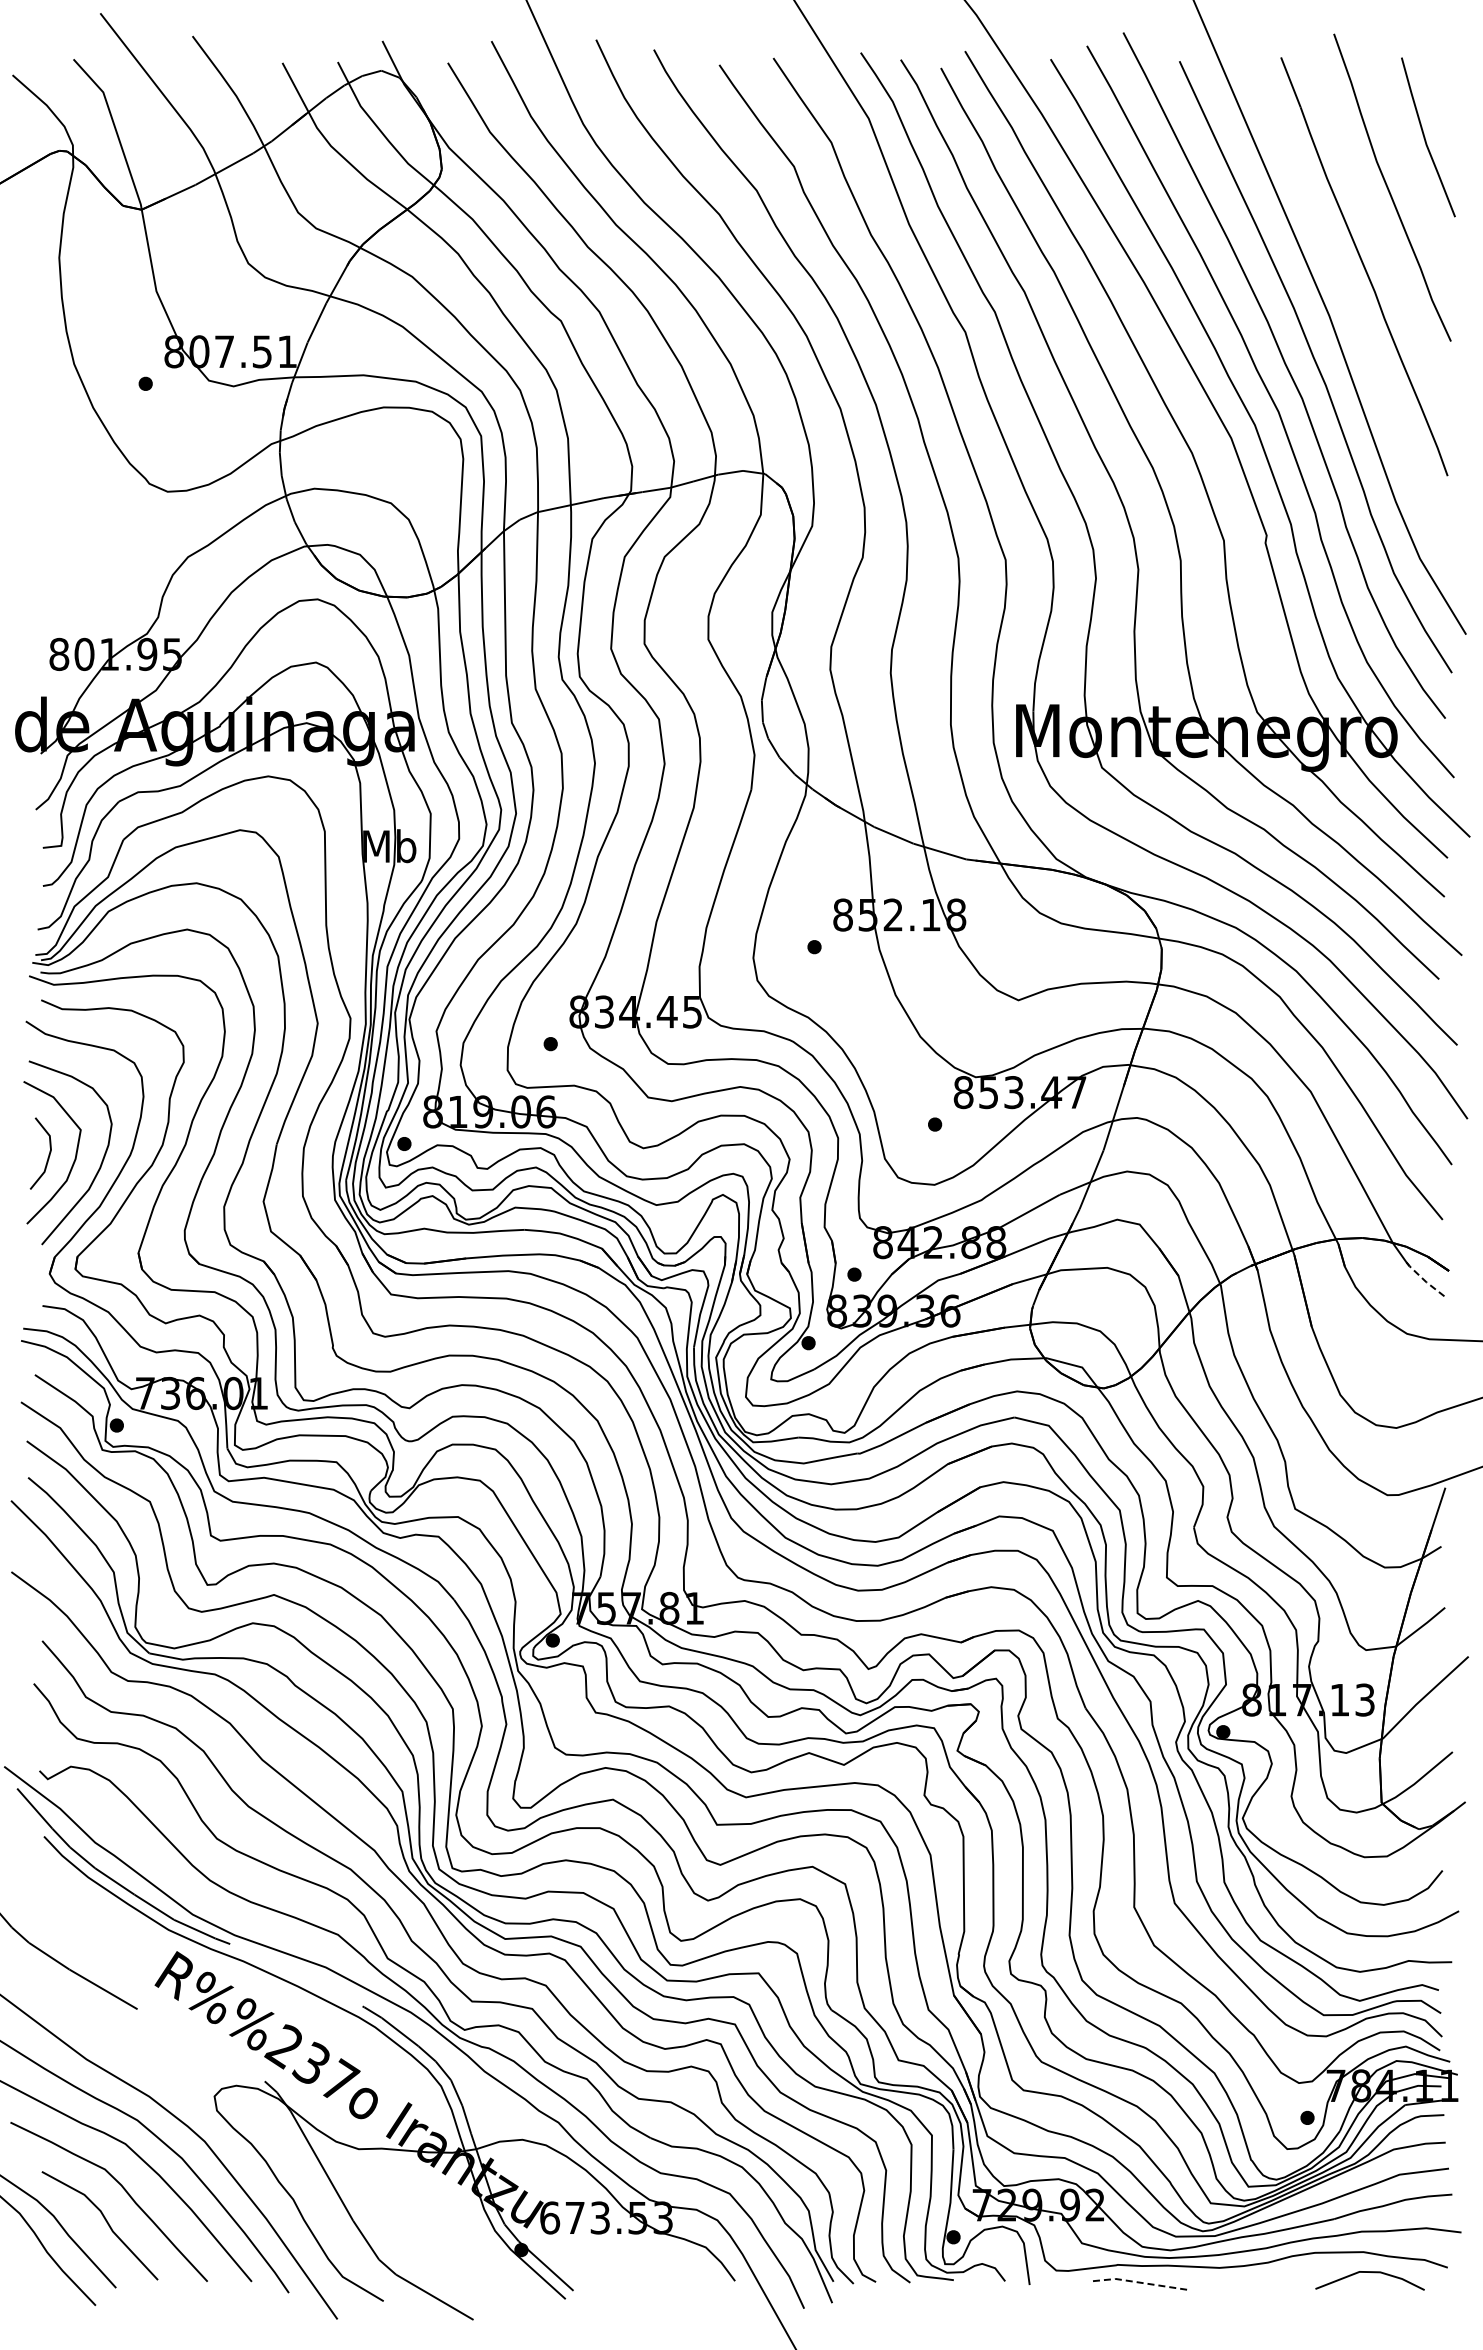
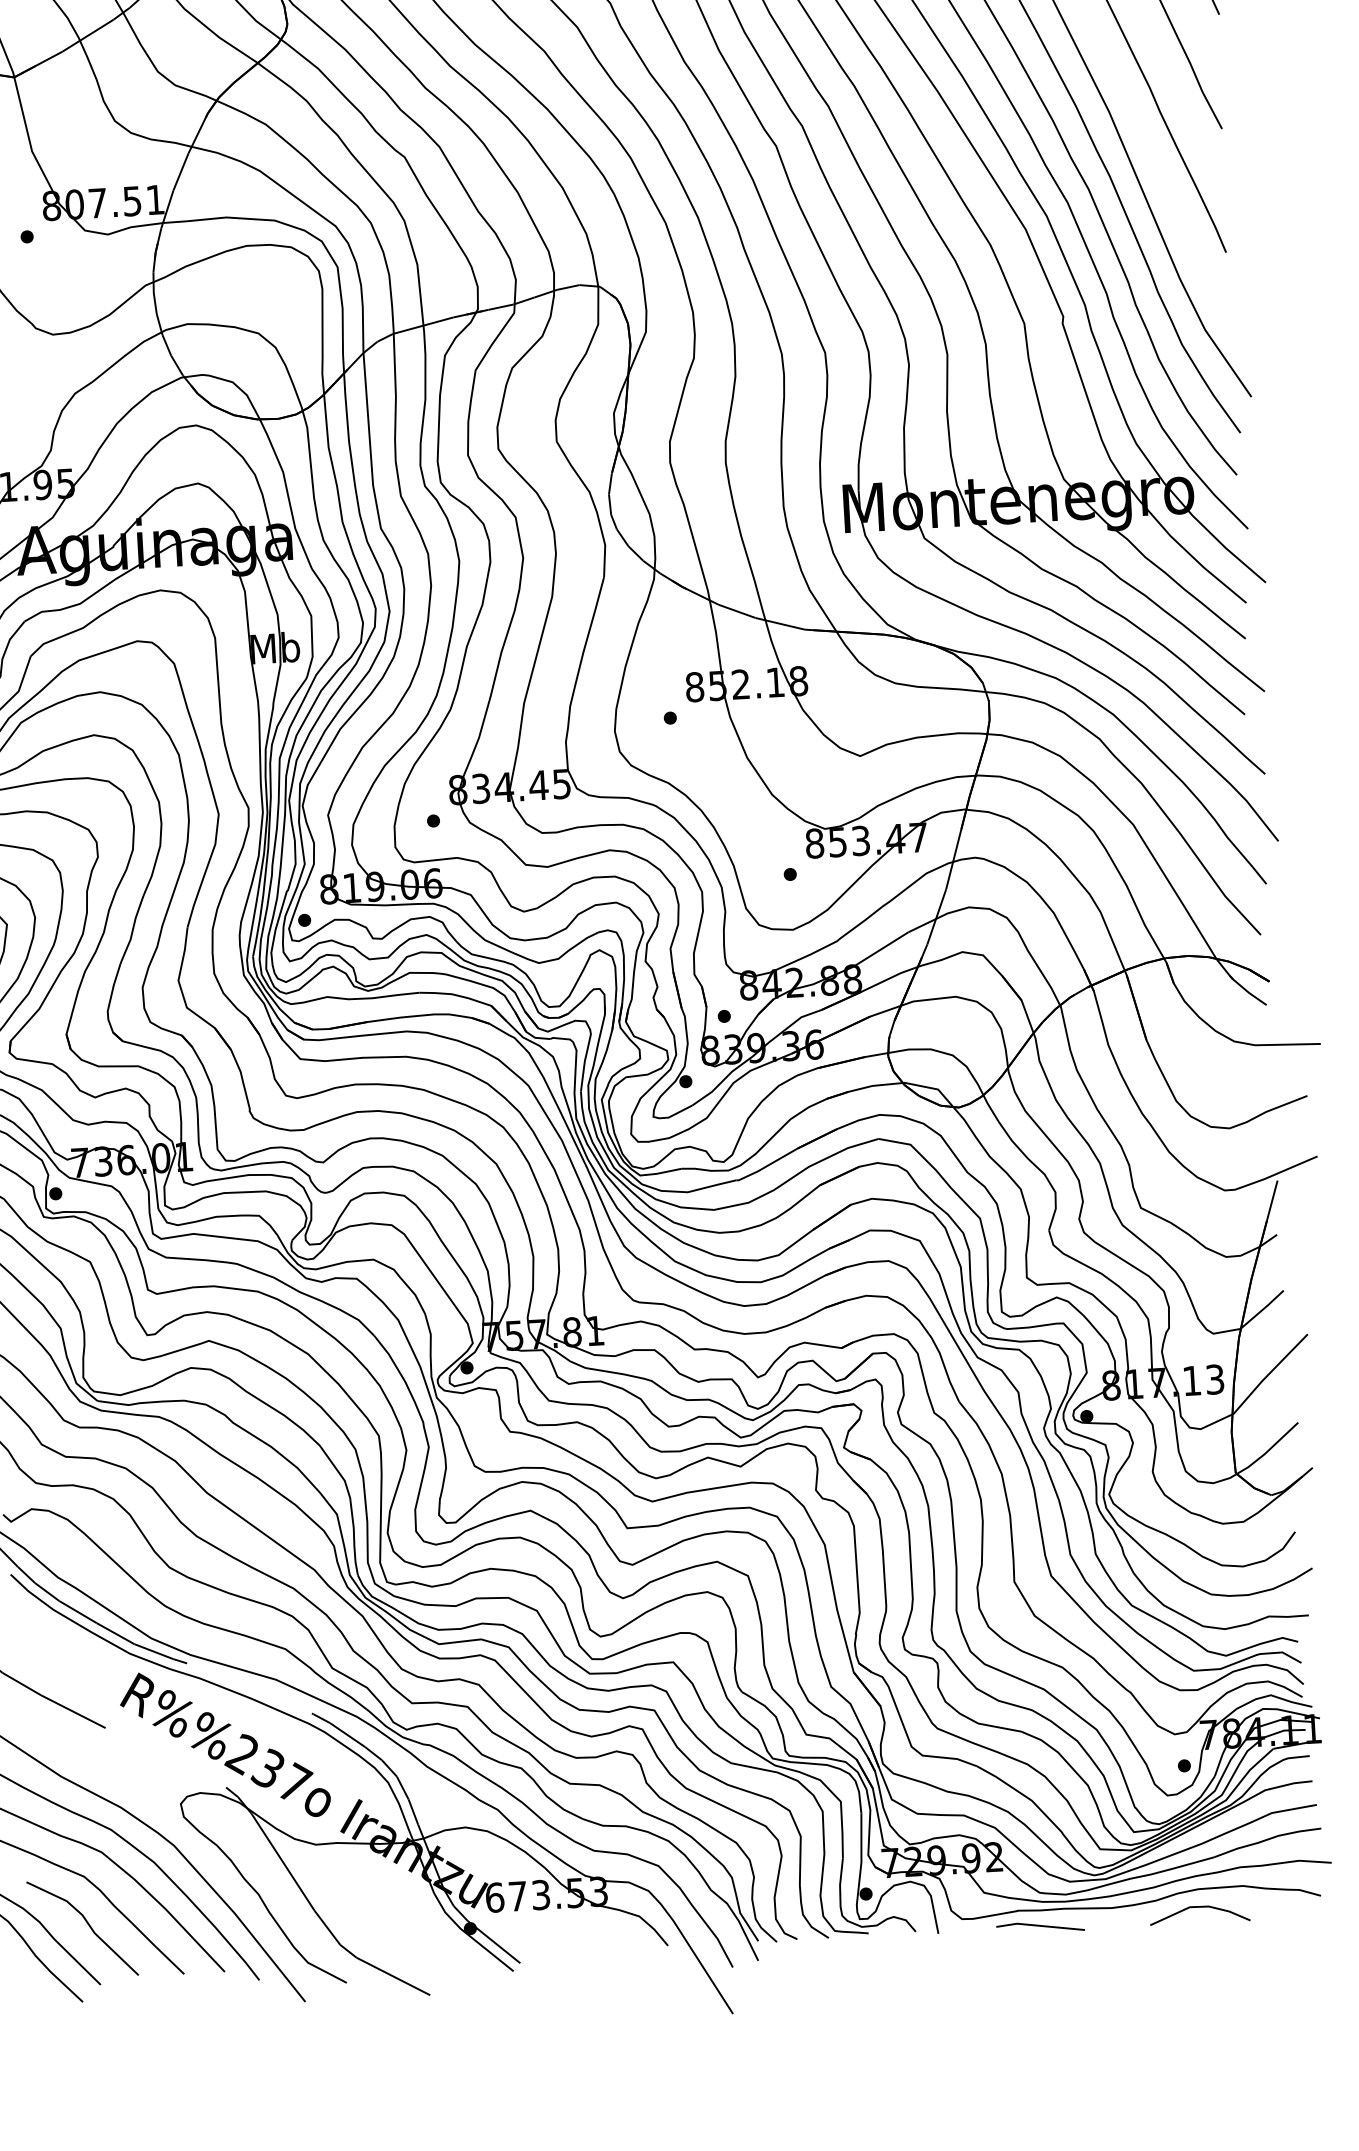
line: (1424, 1280) -> (1247, 991), dashed -> solid
line: (1369, 2272) -> (1199, 1907), moved
line: (1141, 2282) -> (1040, 1925), dashed -> solid

